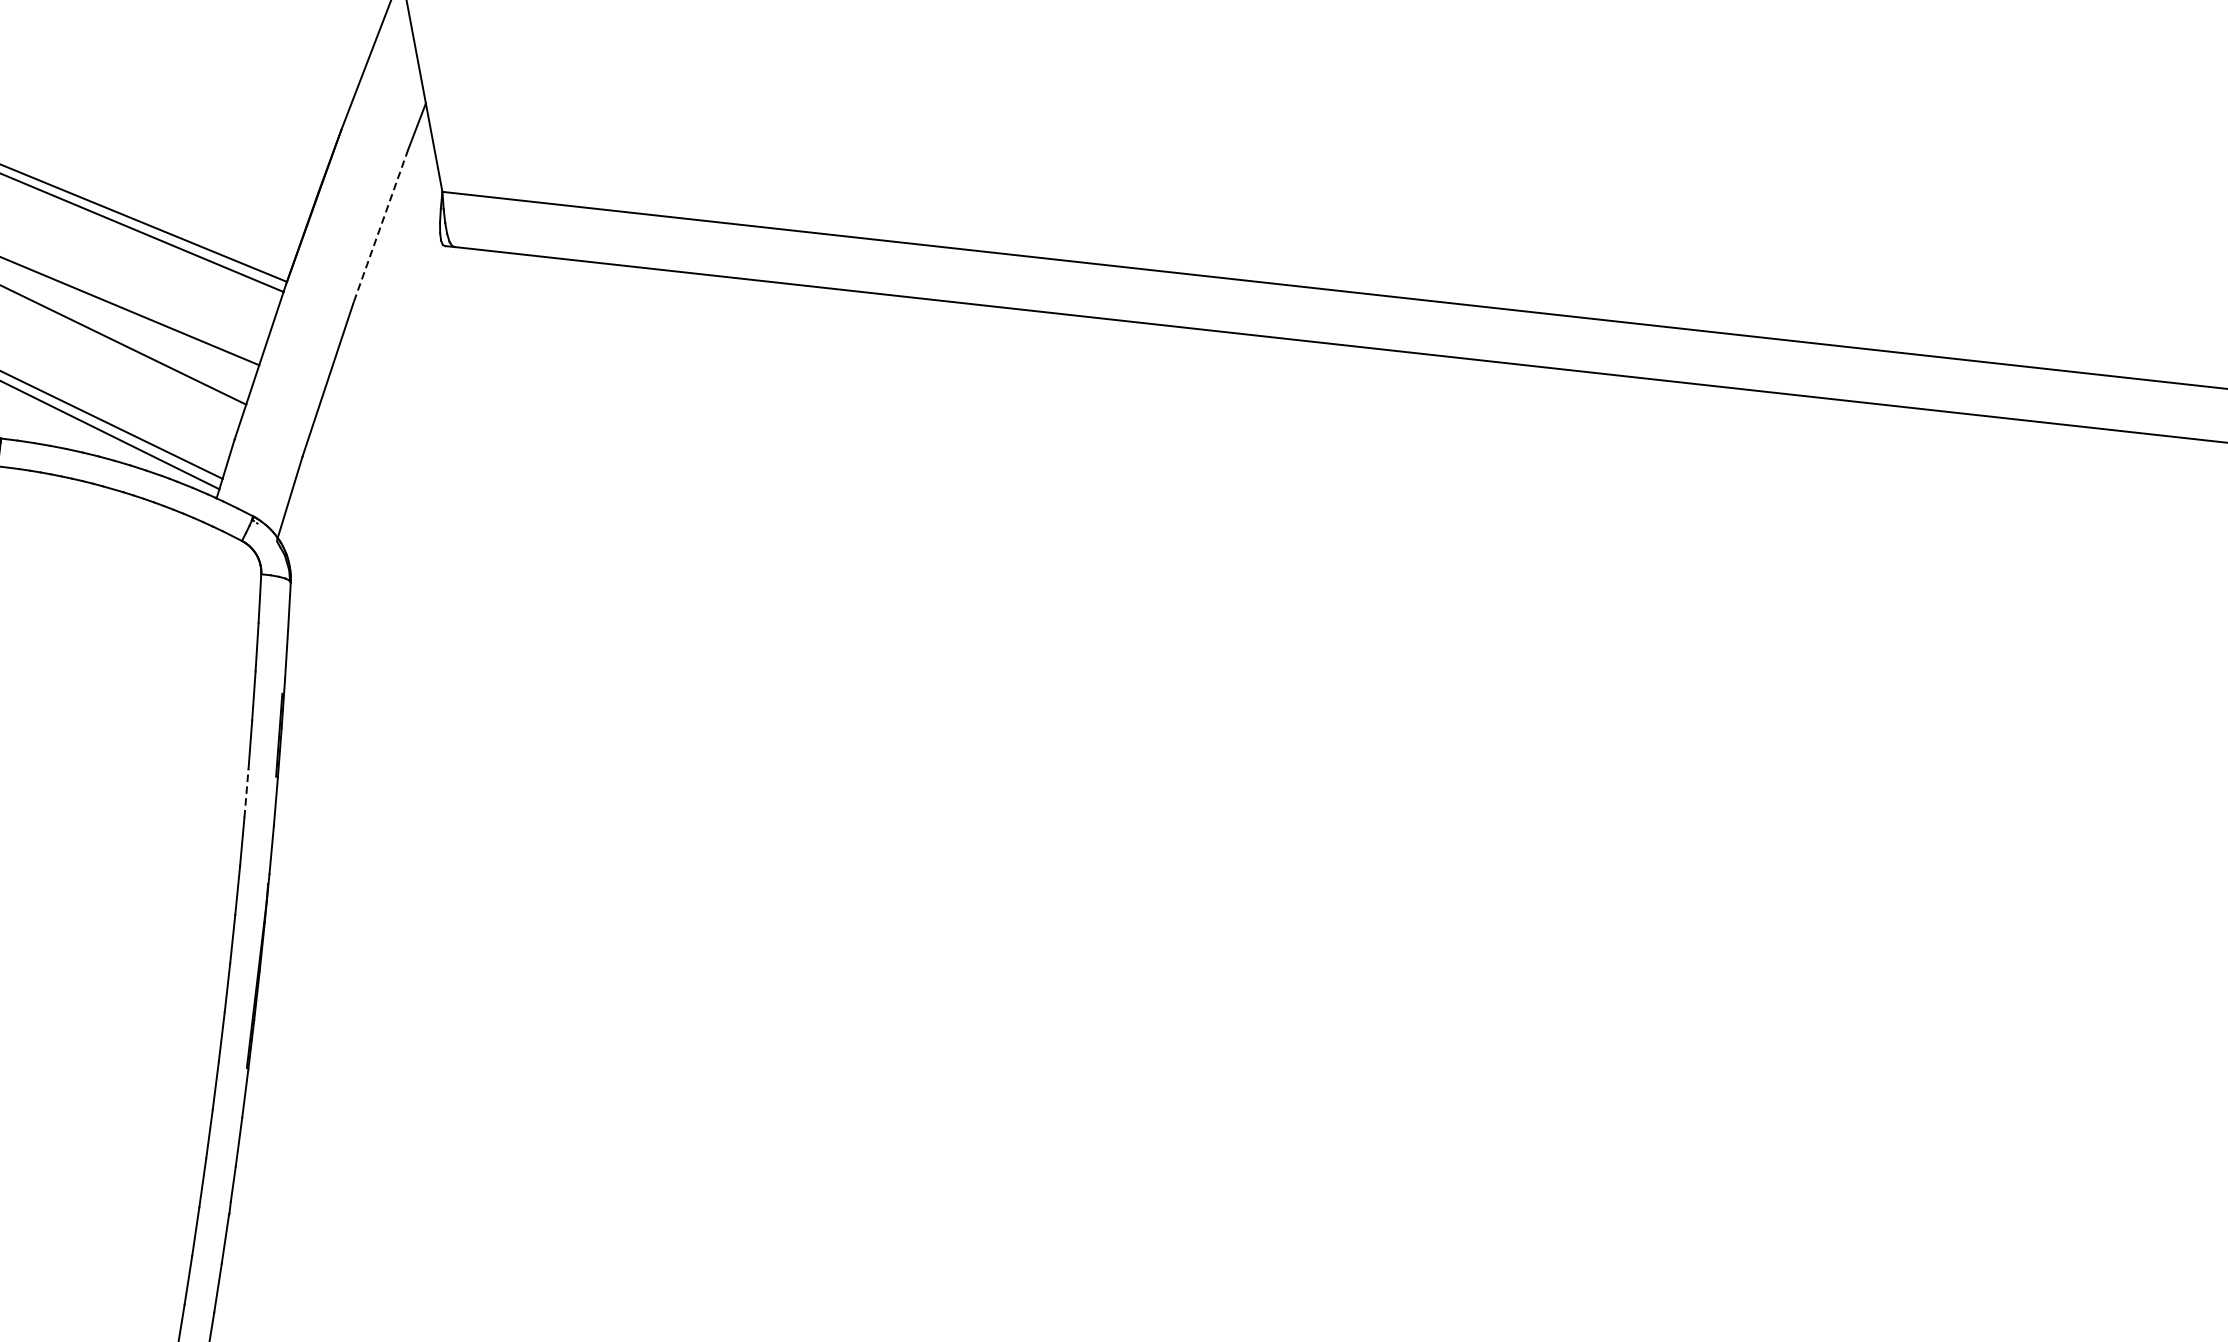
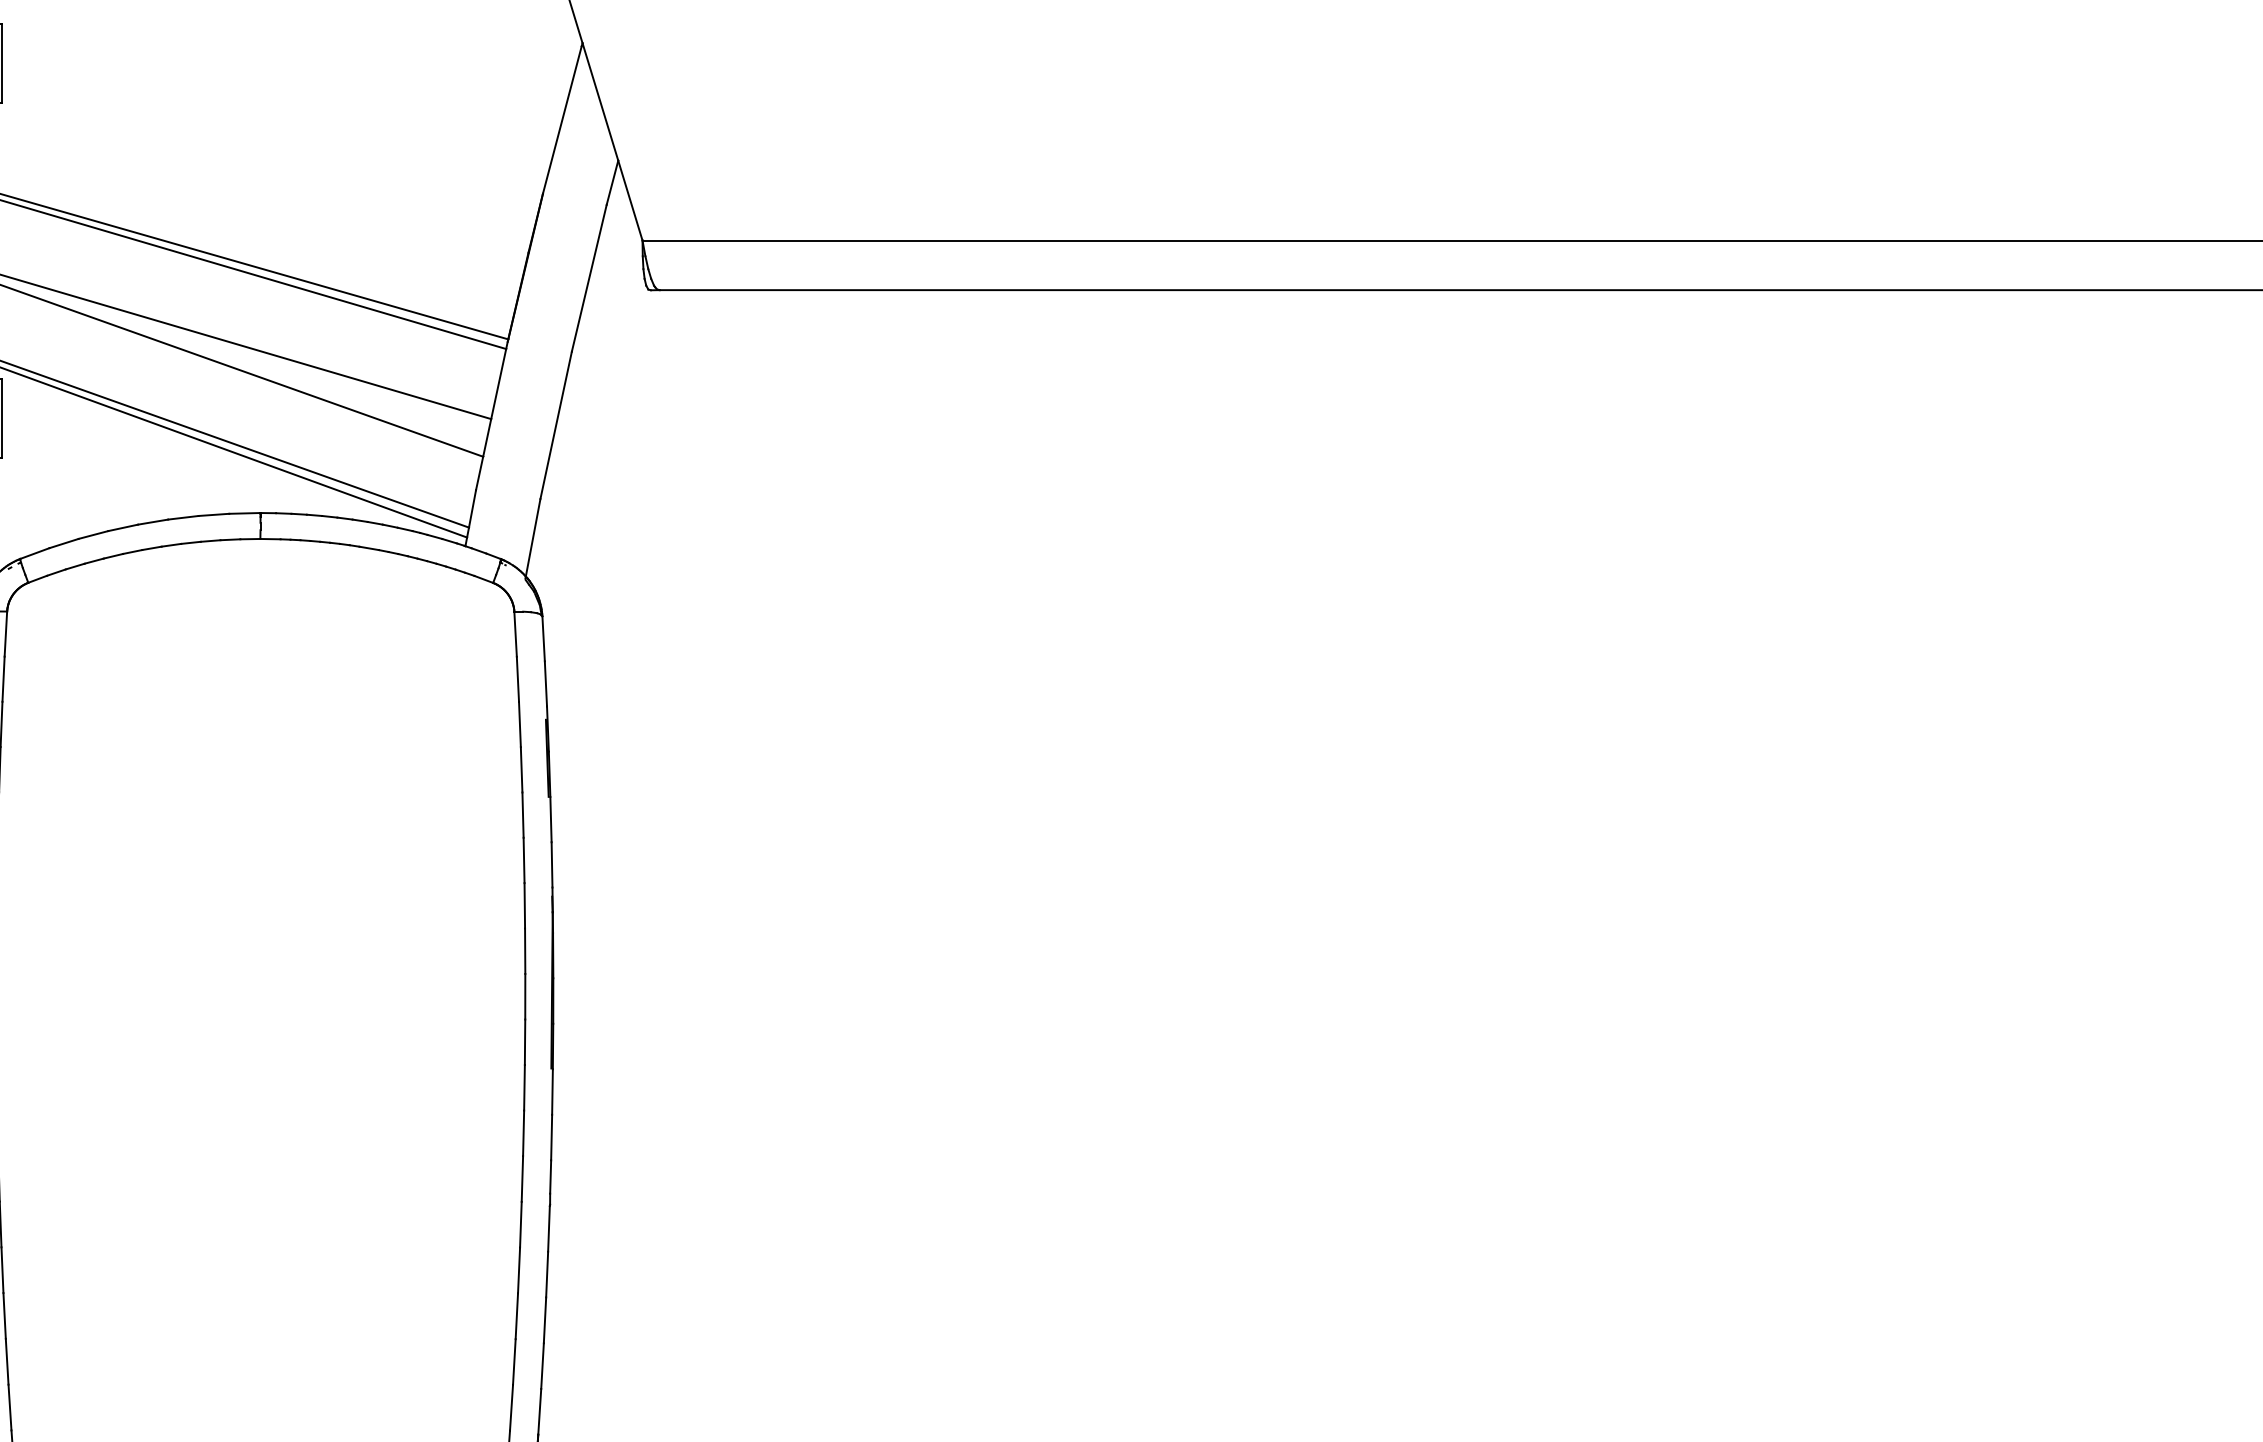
line: (381, 226) -> (589, 278), dashed -> solid
line: (246, 793) -> (523, 815), dashed -> solid

